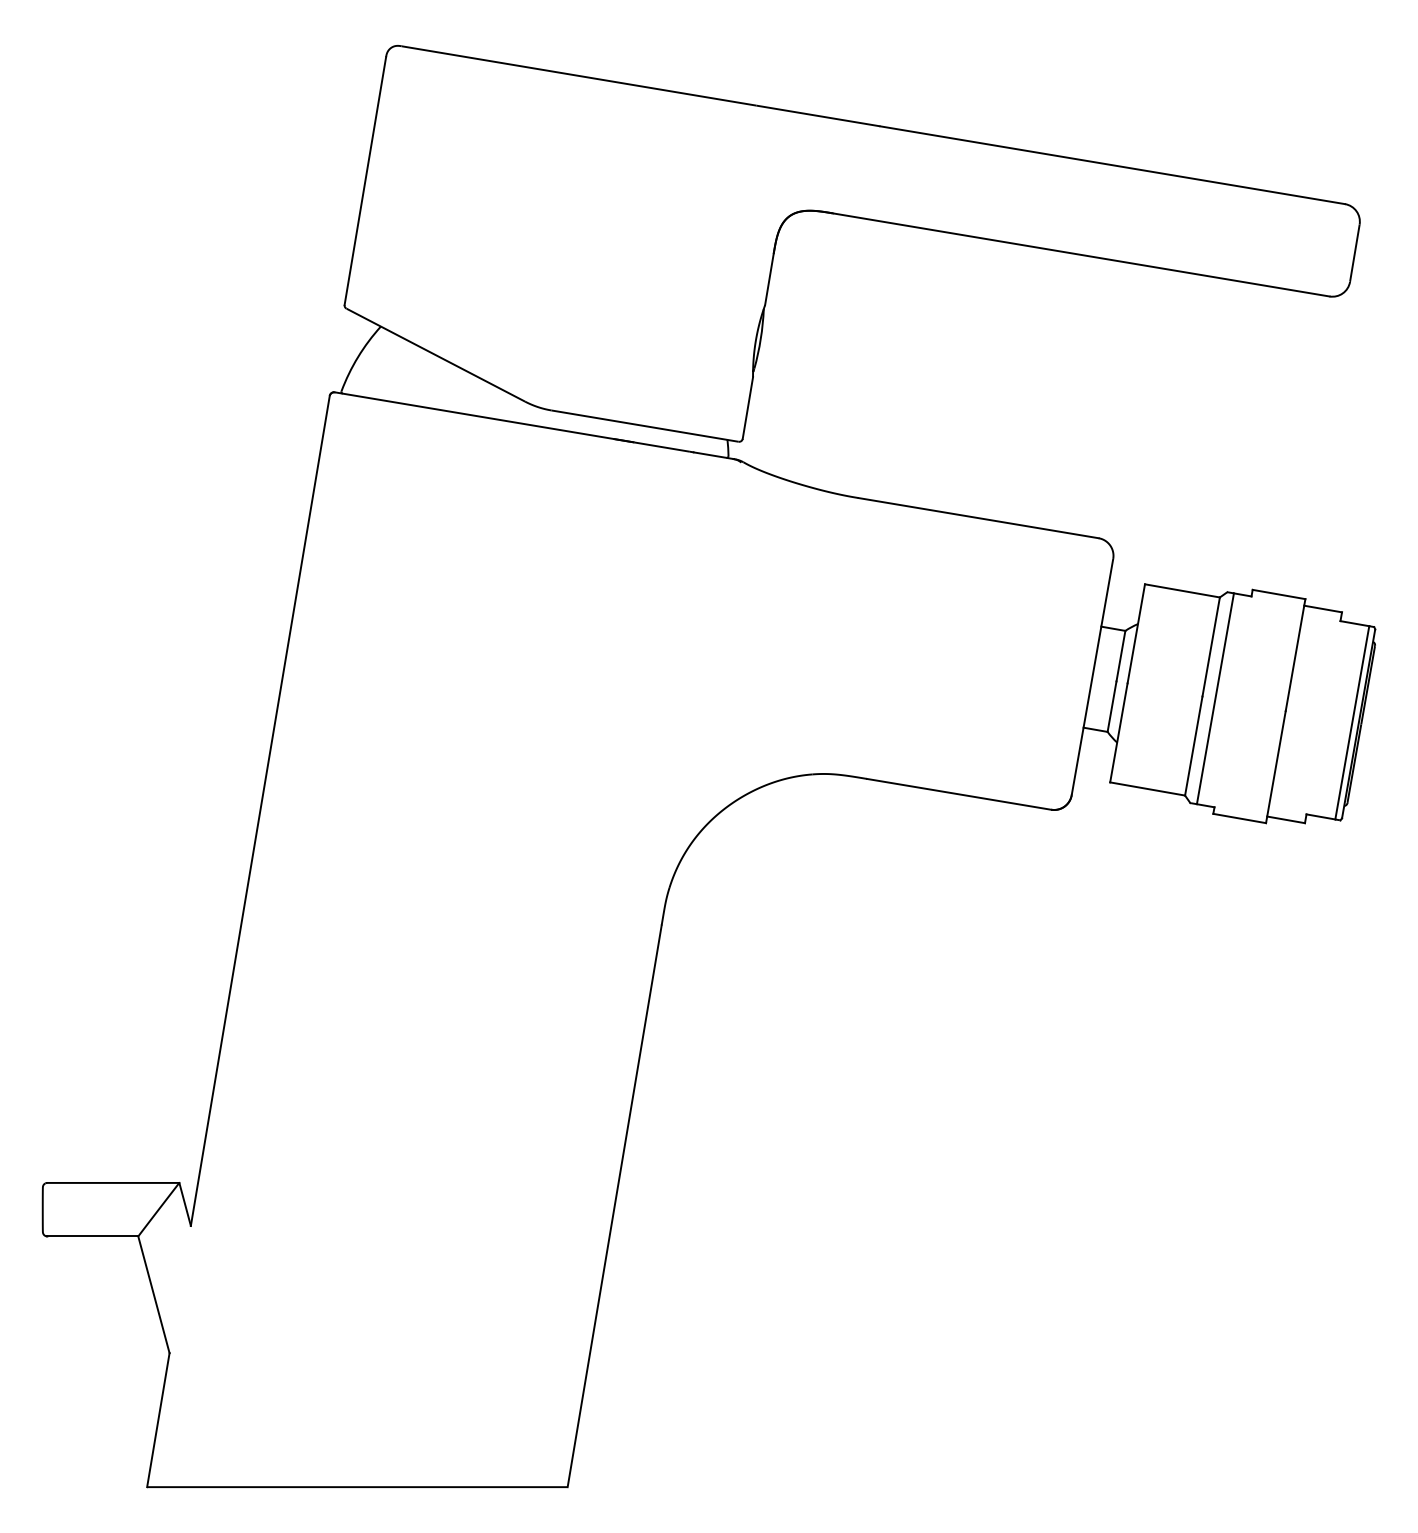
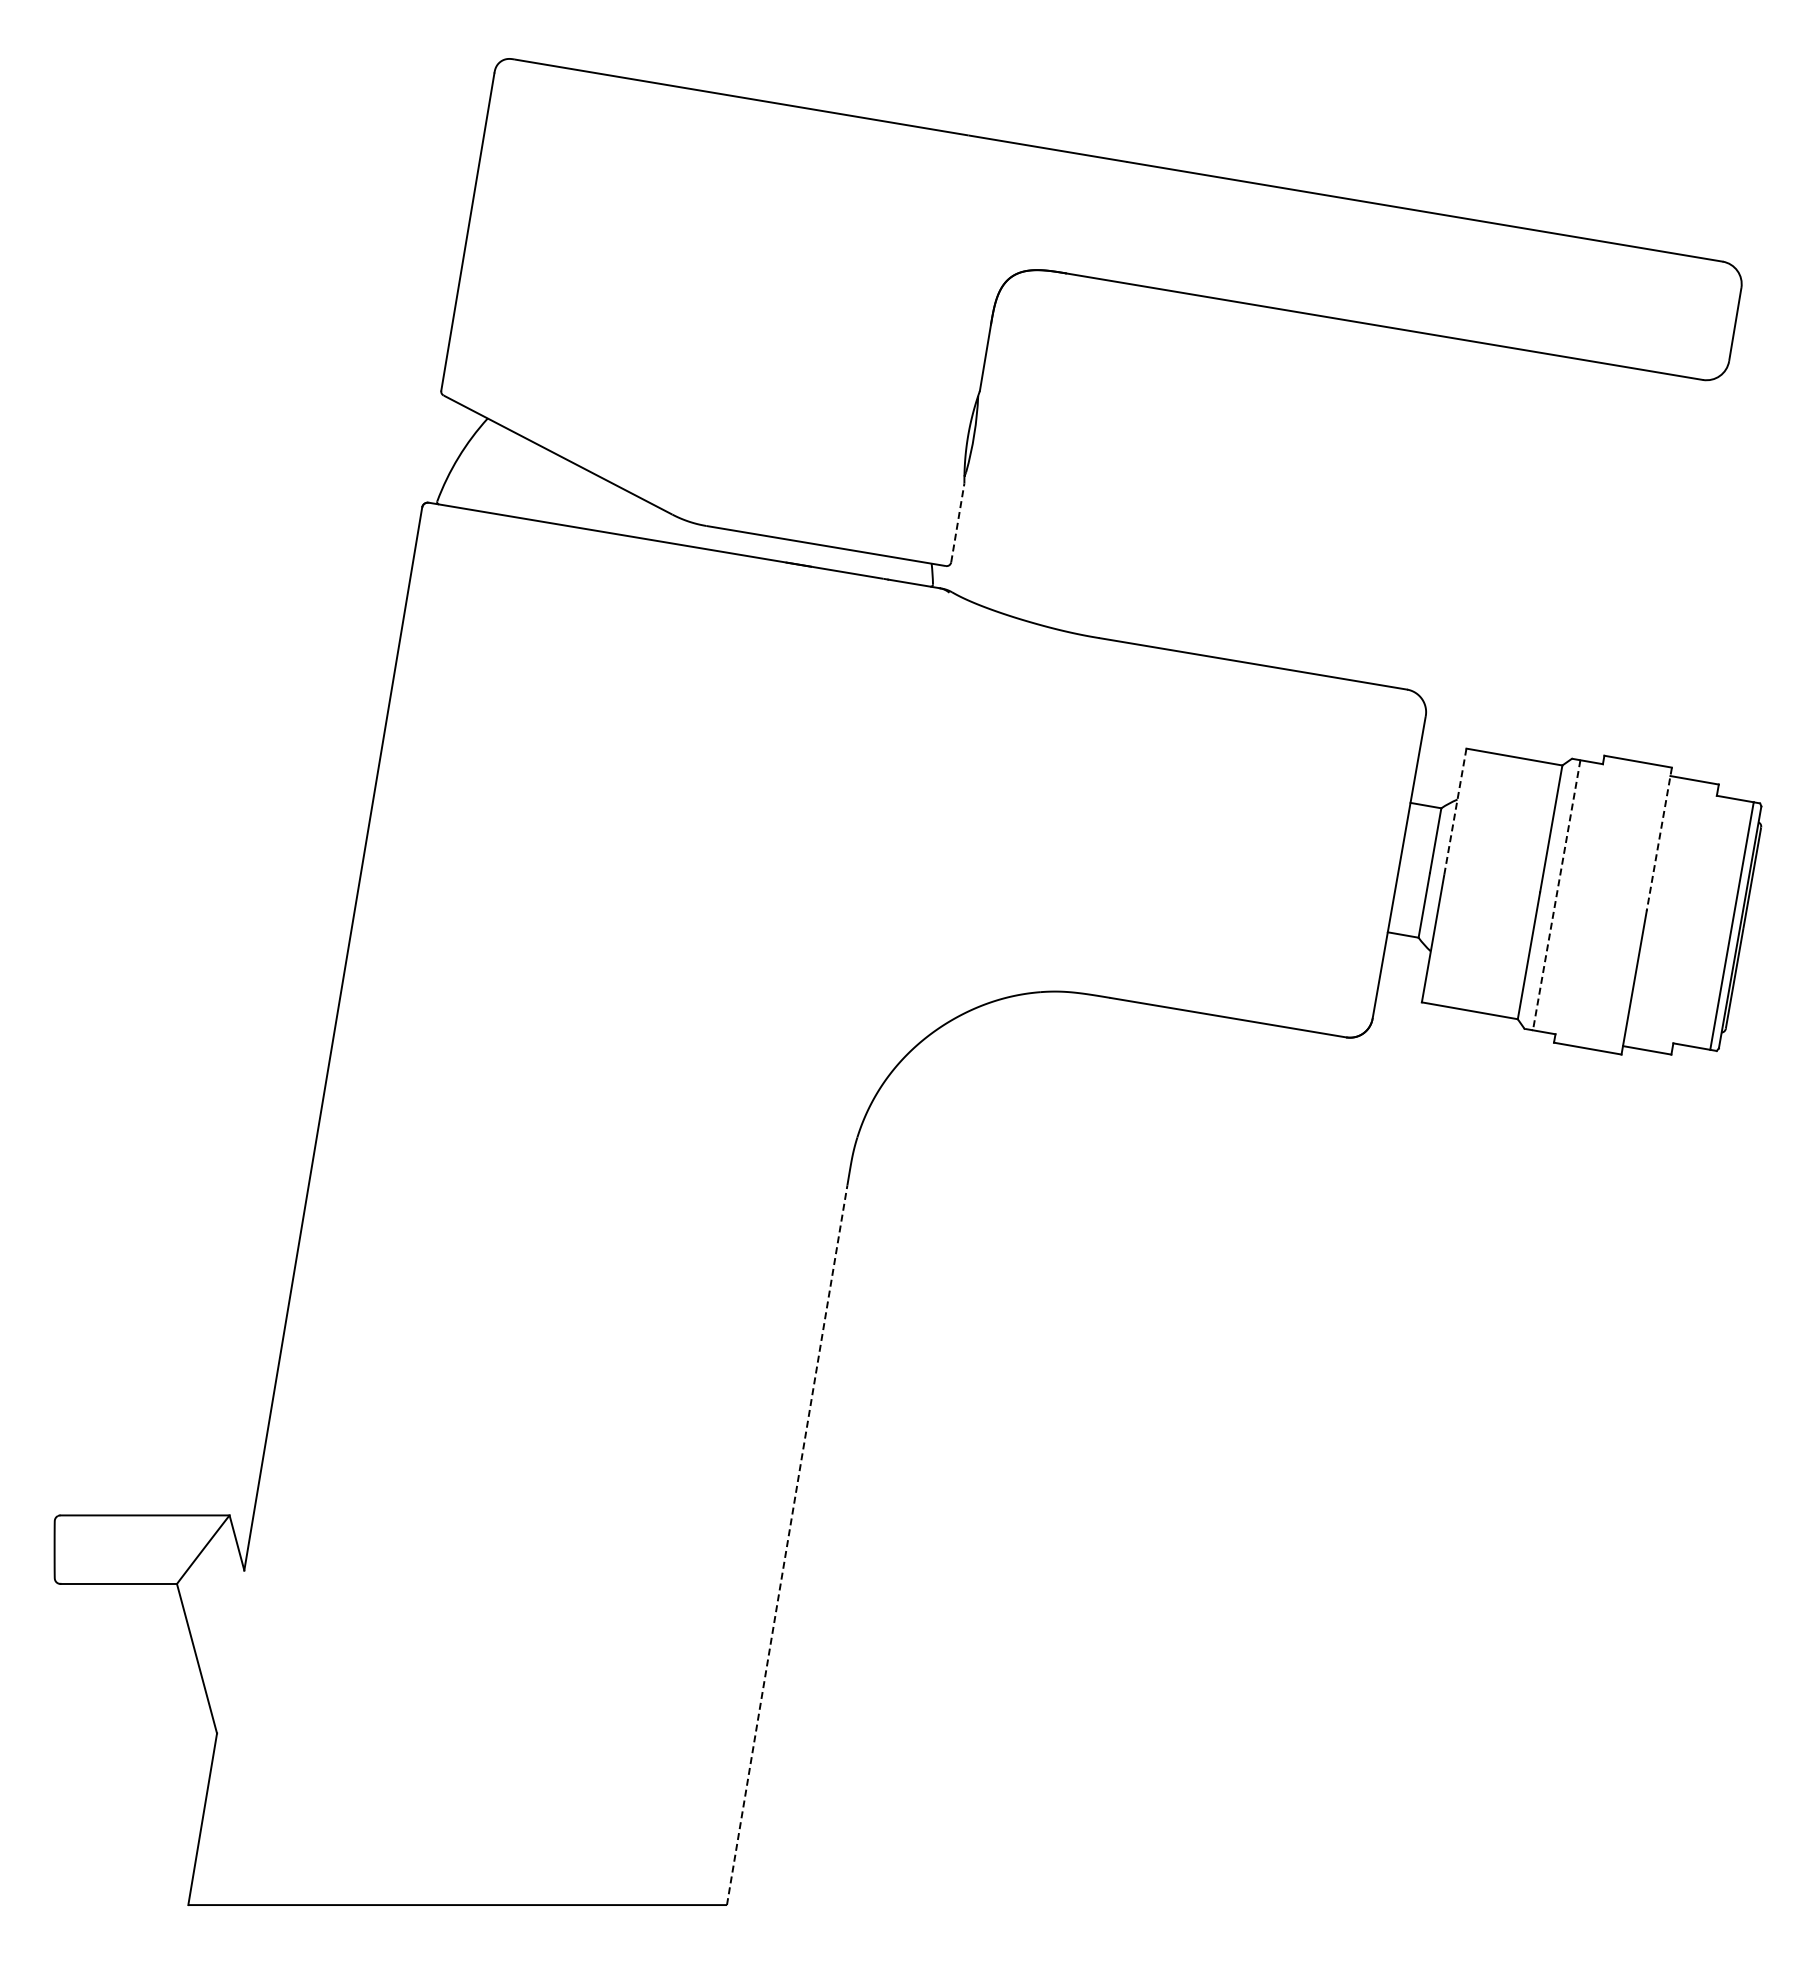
line: (747, 407) -> (957, 522), solid -> dashed
line: (1136, 634) -> (1455, 812), solid -> dashed
line: (1295, 655) -> (1659, 839), solid -> dashed
line: (1215, 698) -> (1556, 895), solid -> dashed
line: (614, 1206) -> (787, 1545), solid -> dashed

